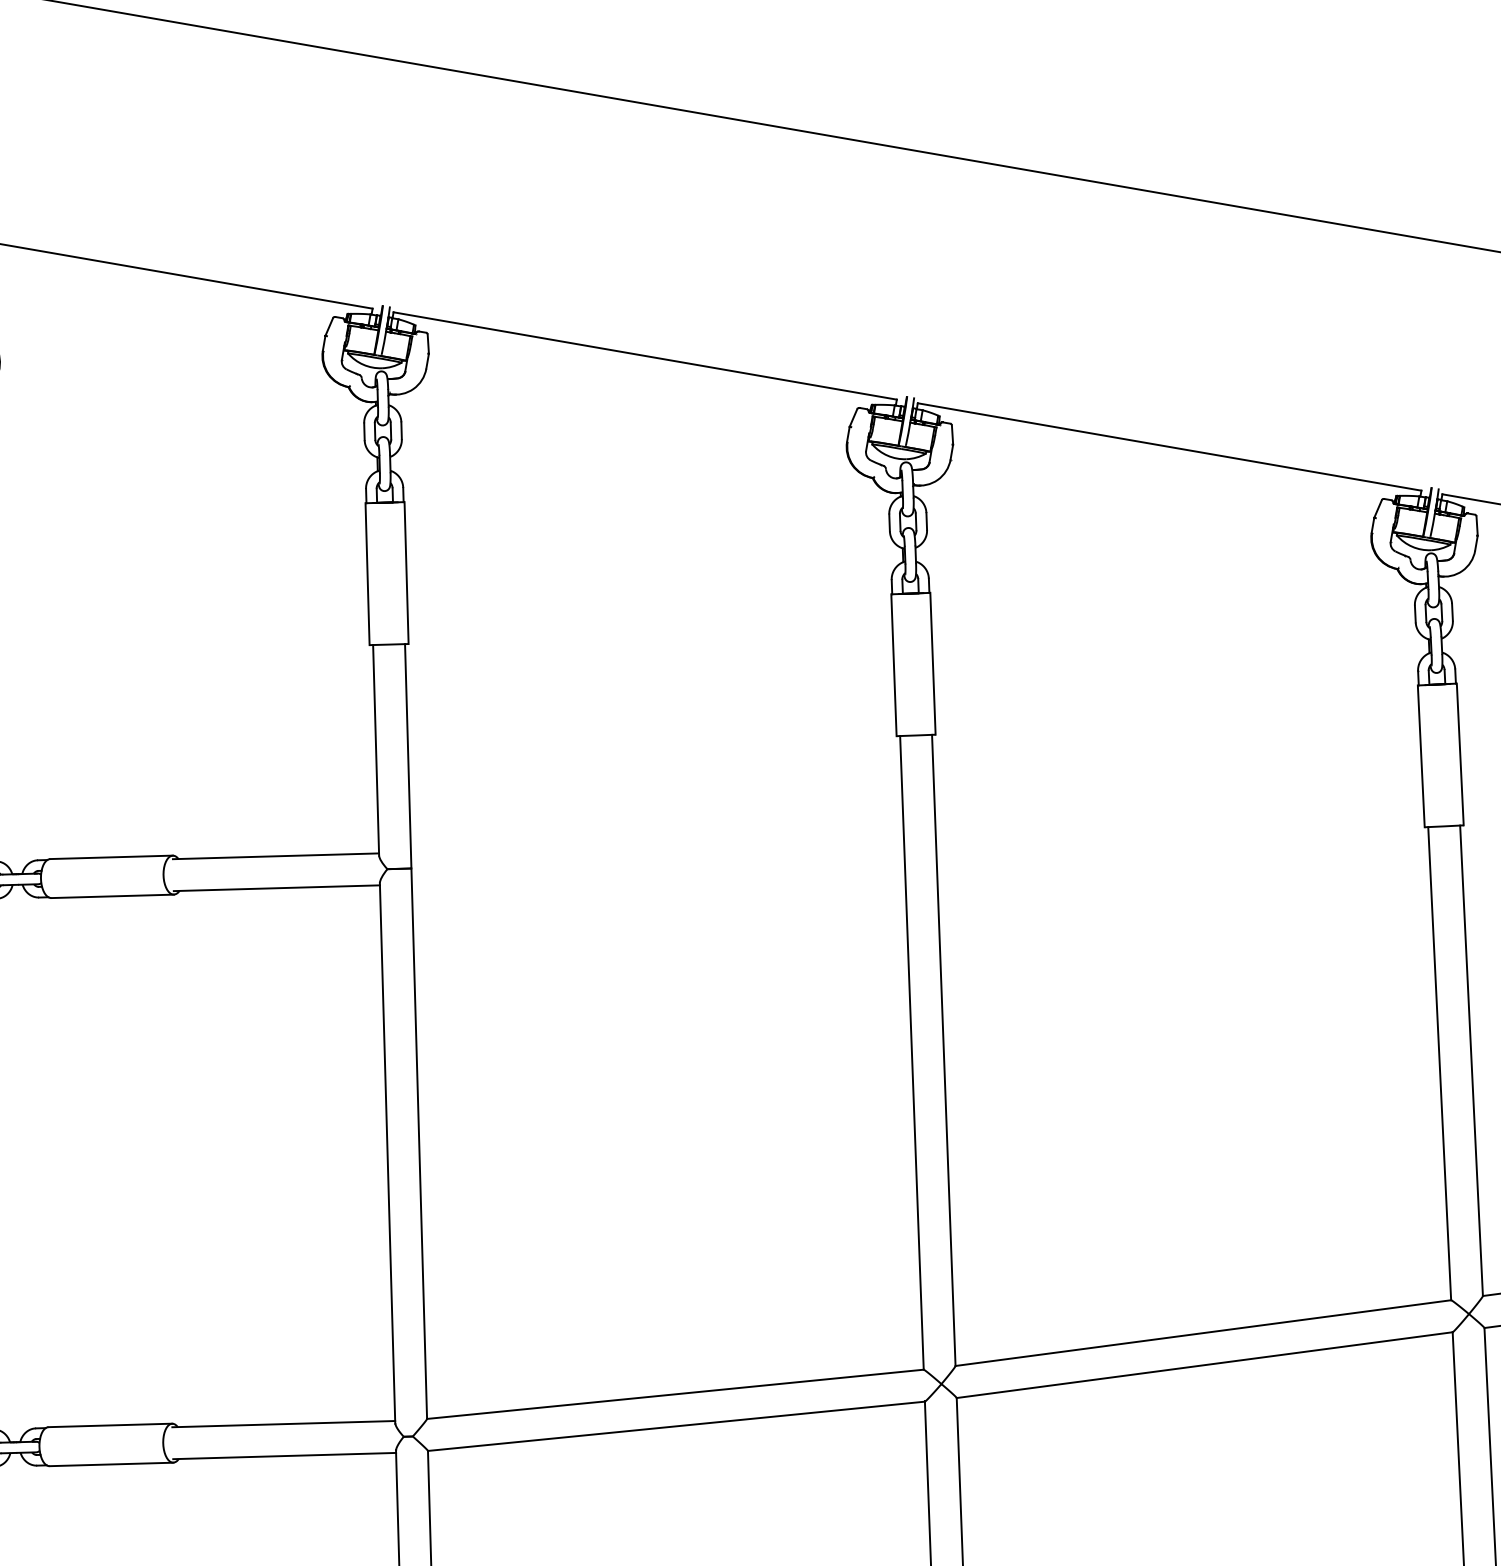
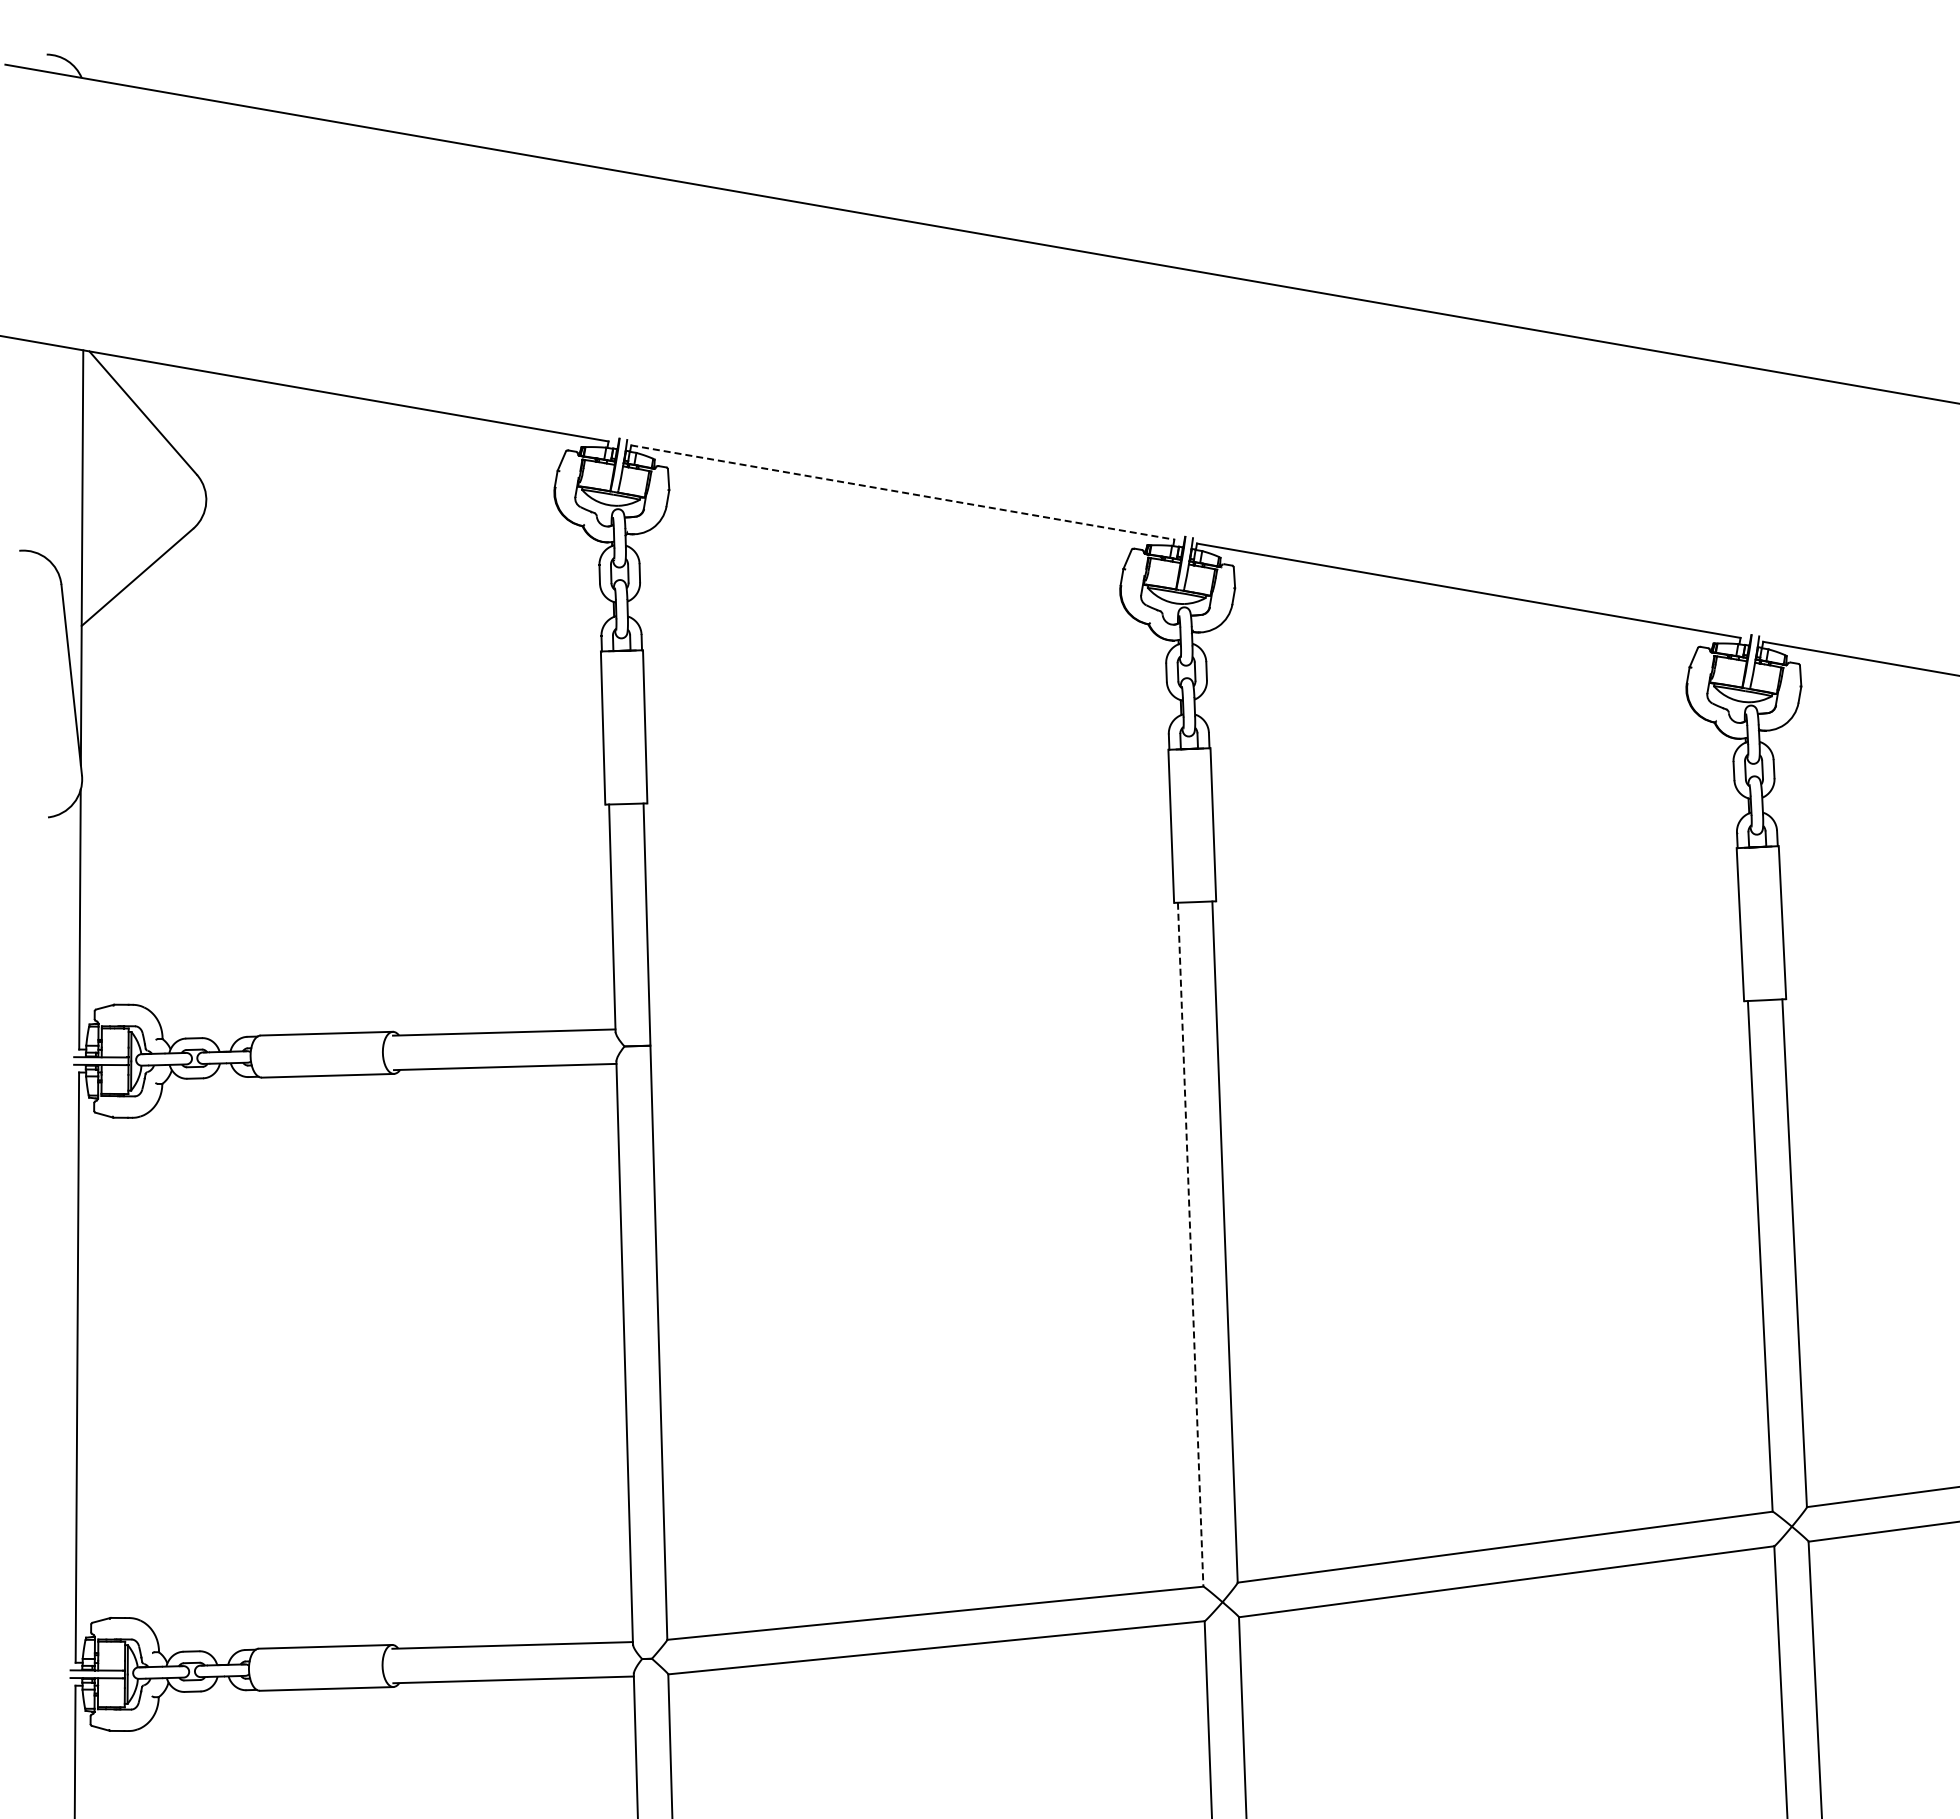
line: (644, 355) -> (902, 492), solid -> dashed
line: (911, 1053) -> (1190, 1245), solid -> dashed

